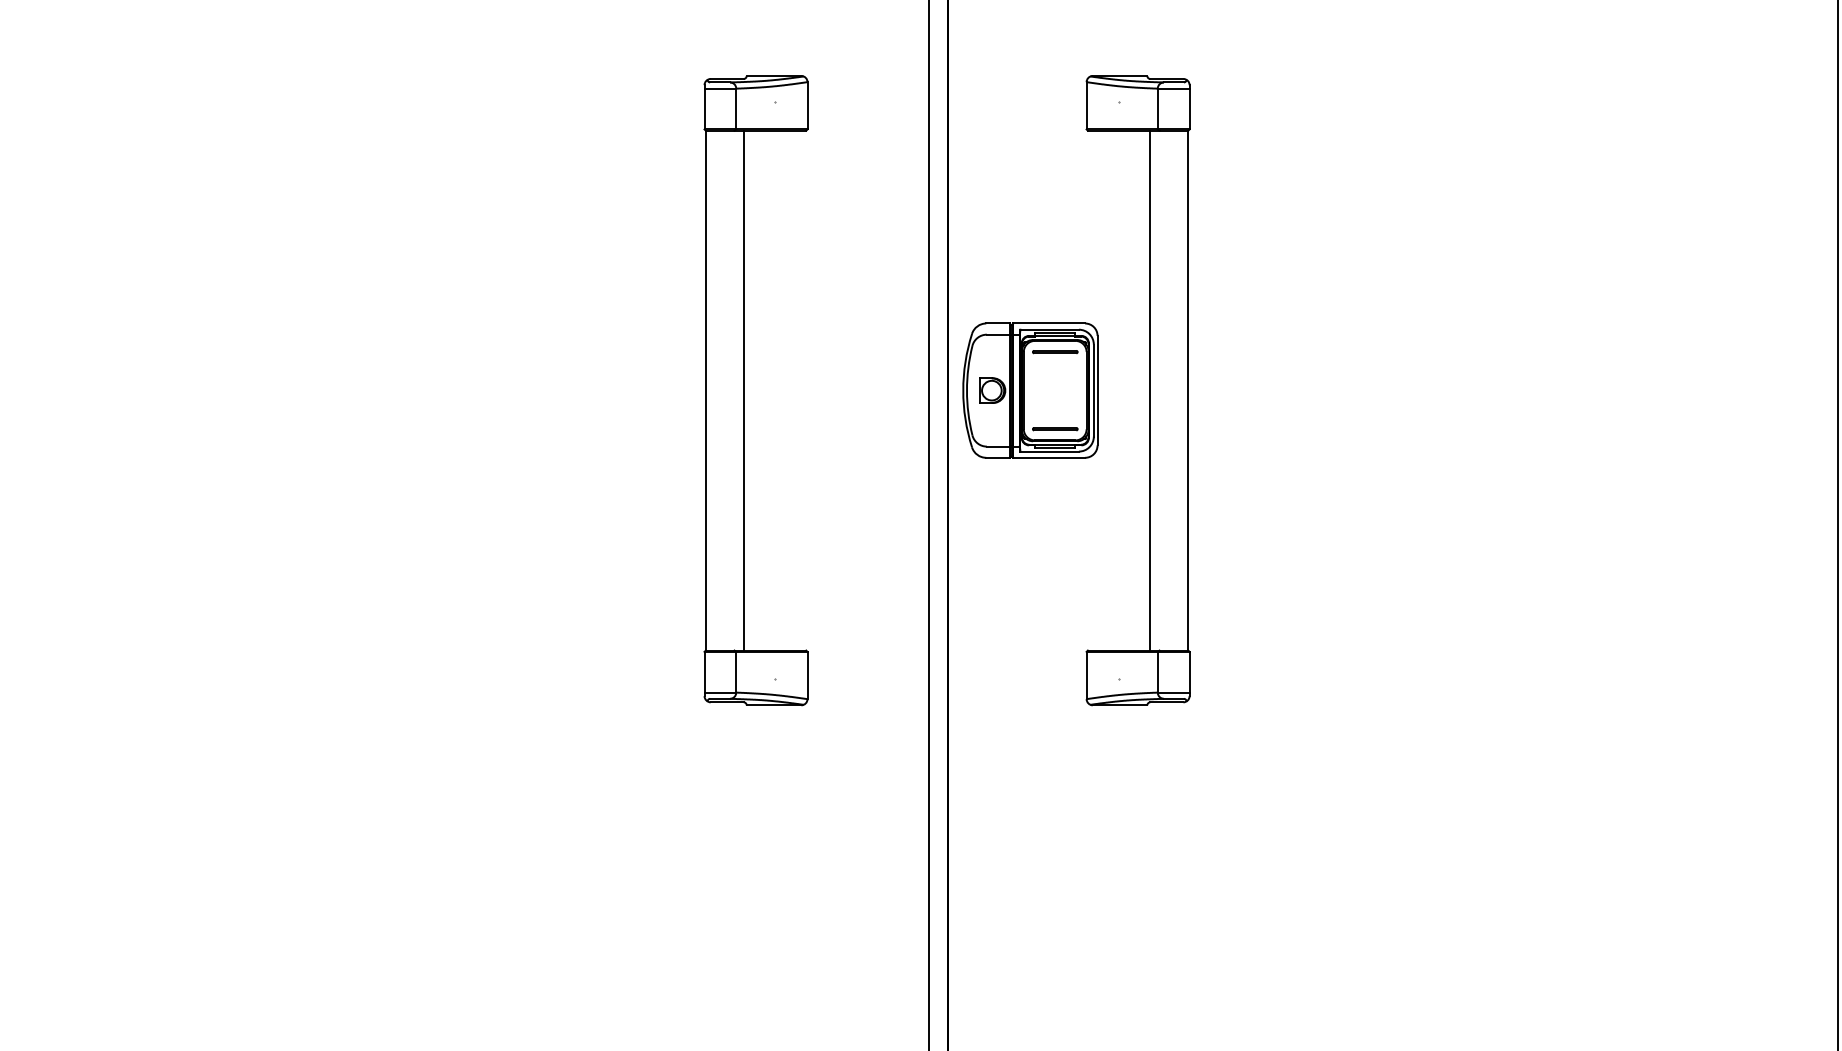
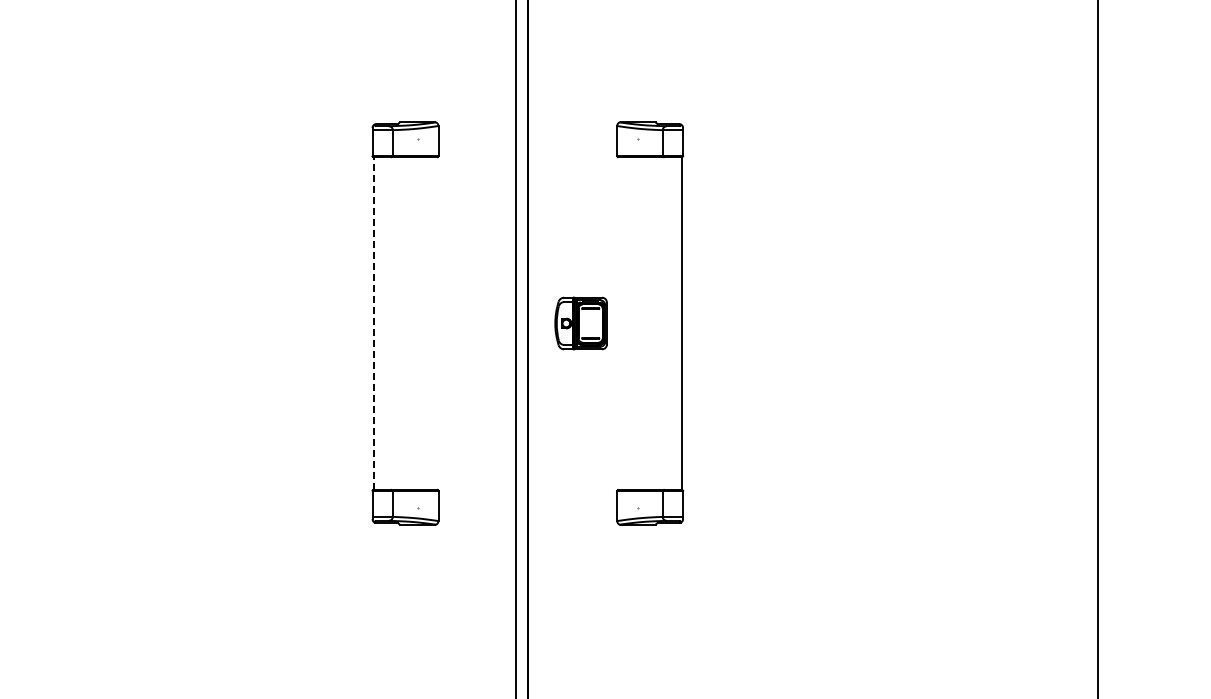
line: (706, 390) -> (373, 323), solid -> dashed
line: (743, 390) -> (397, 323), removed
part: (1029, 390) -> (580, 323), size x0.6
line: (1151, 390) -> (658, 323), removed

